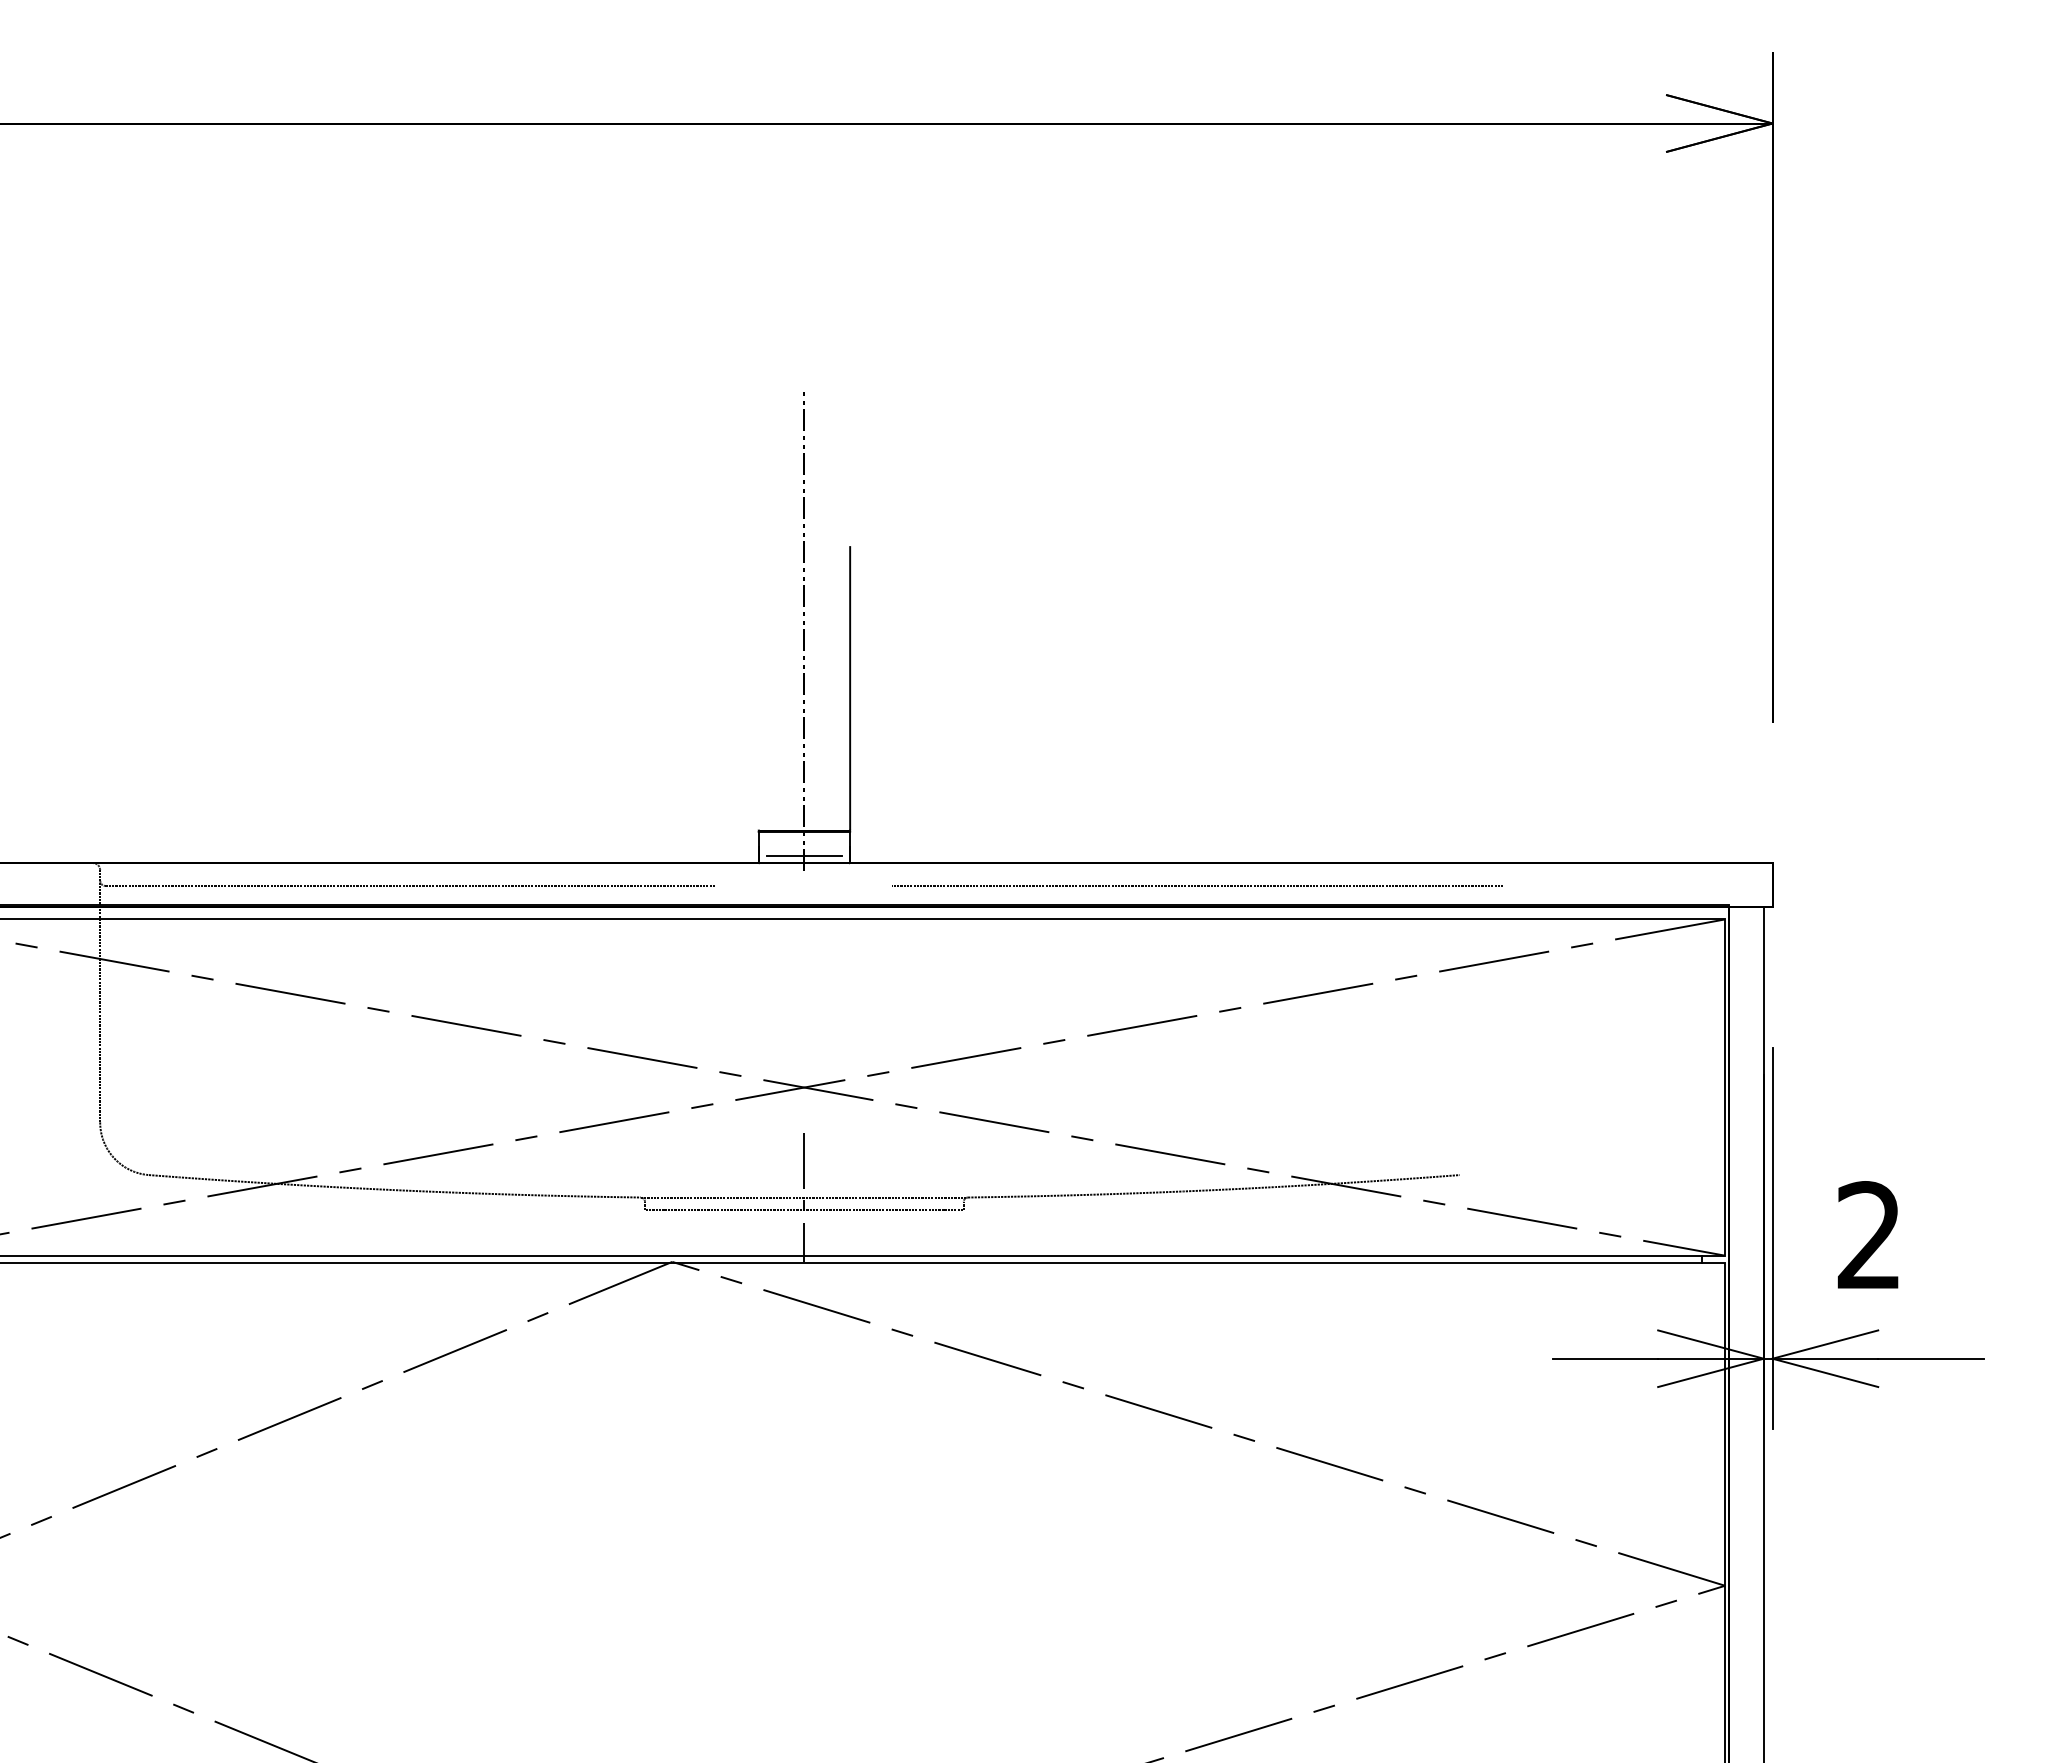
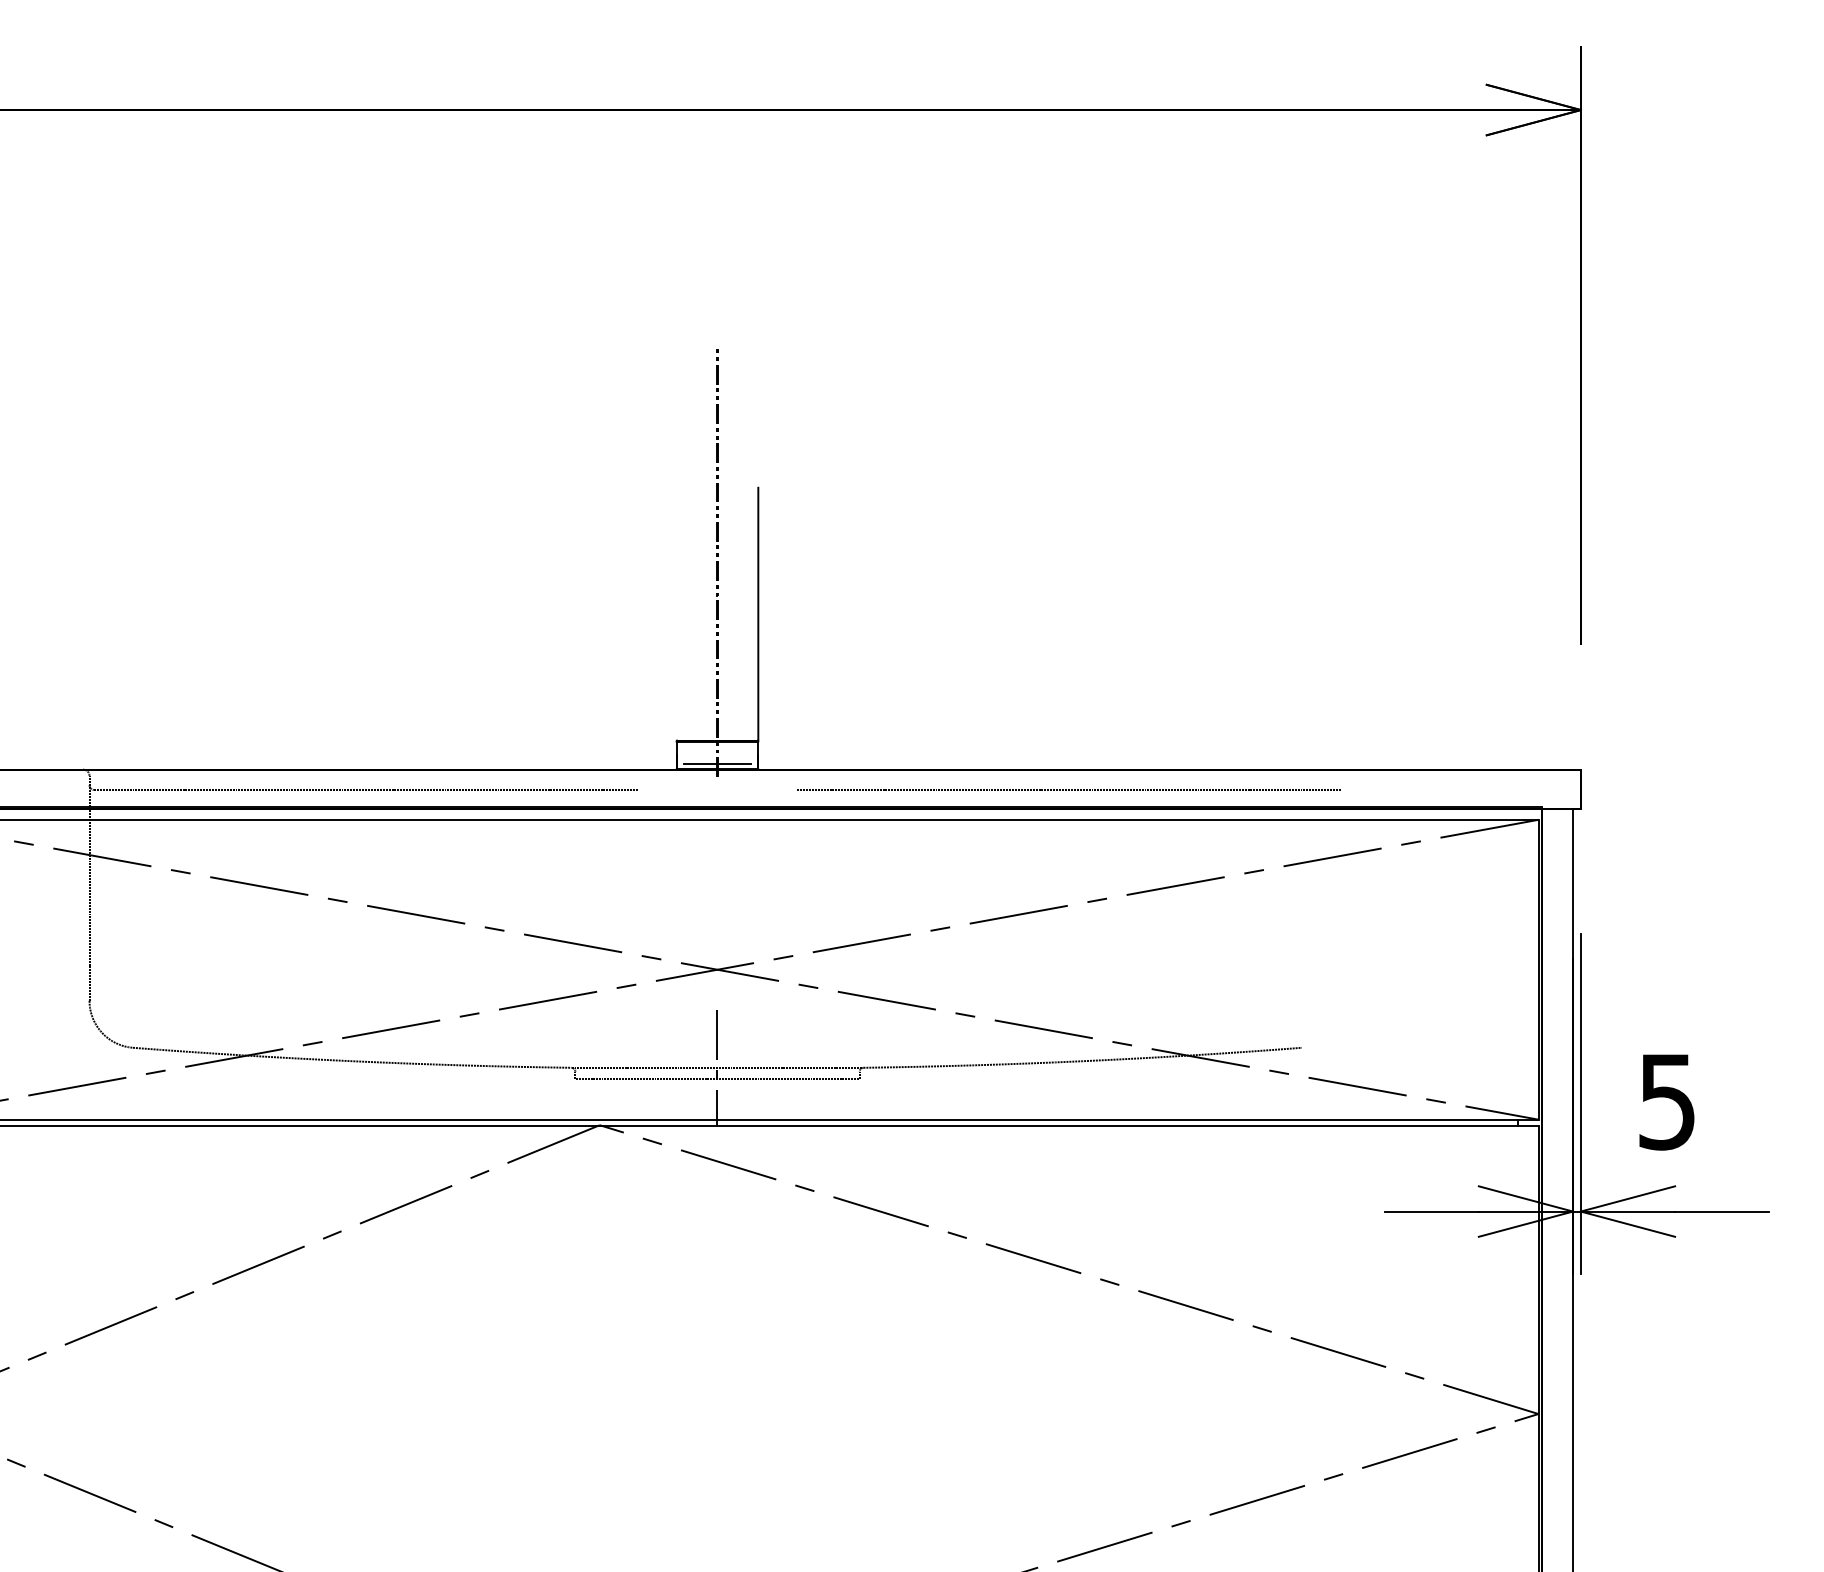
text: (1868, 1235) -> (1666, 1101), 2 -> 5

